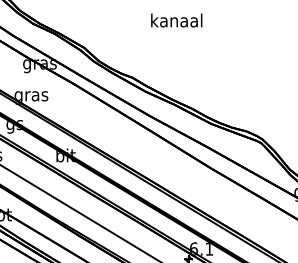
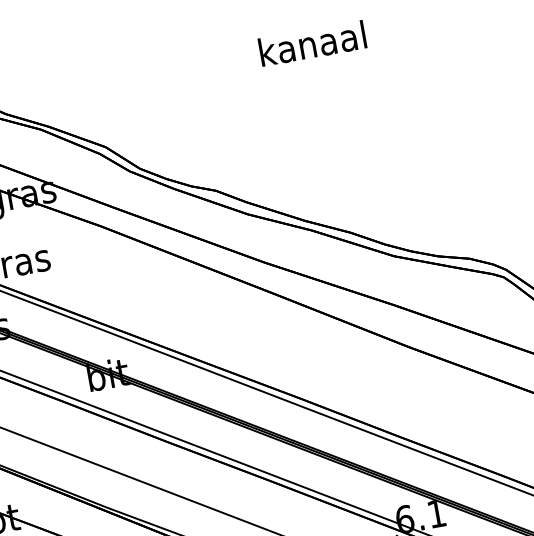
text: (176, 20) -> (312, 43), moved

